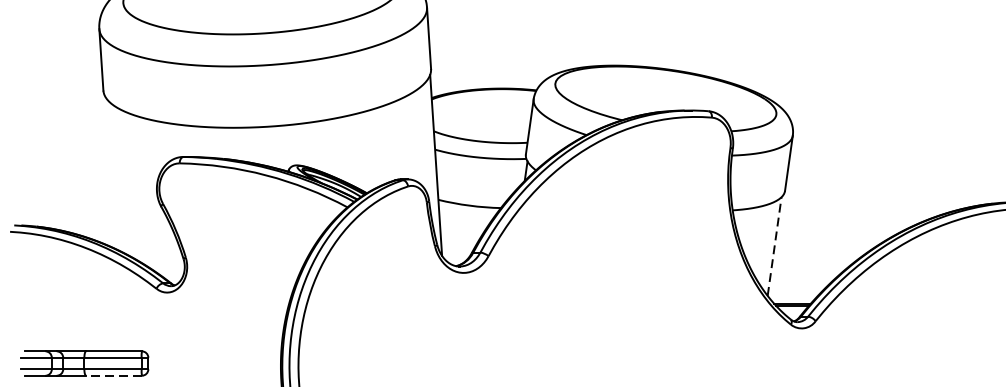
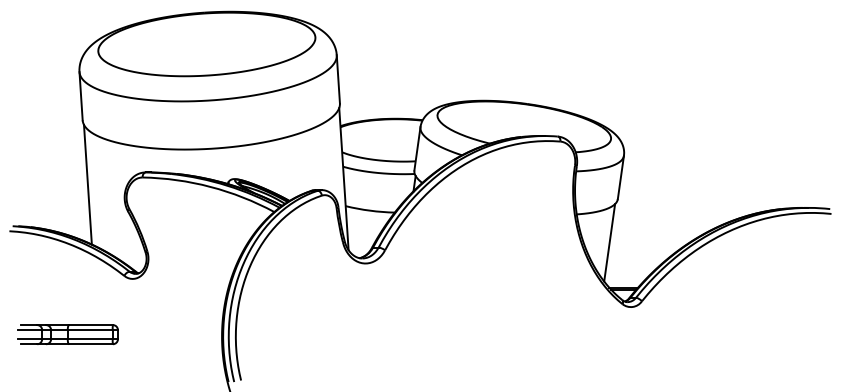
line: (109, 172) -> (87, 184), added
line: (774, 246) -> (609, 242), dashed -> solid
line: (114, 376) -> (91, 344), dashed -> solid

